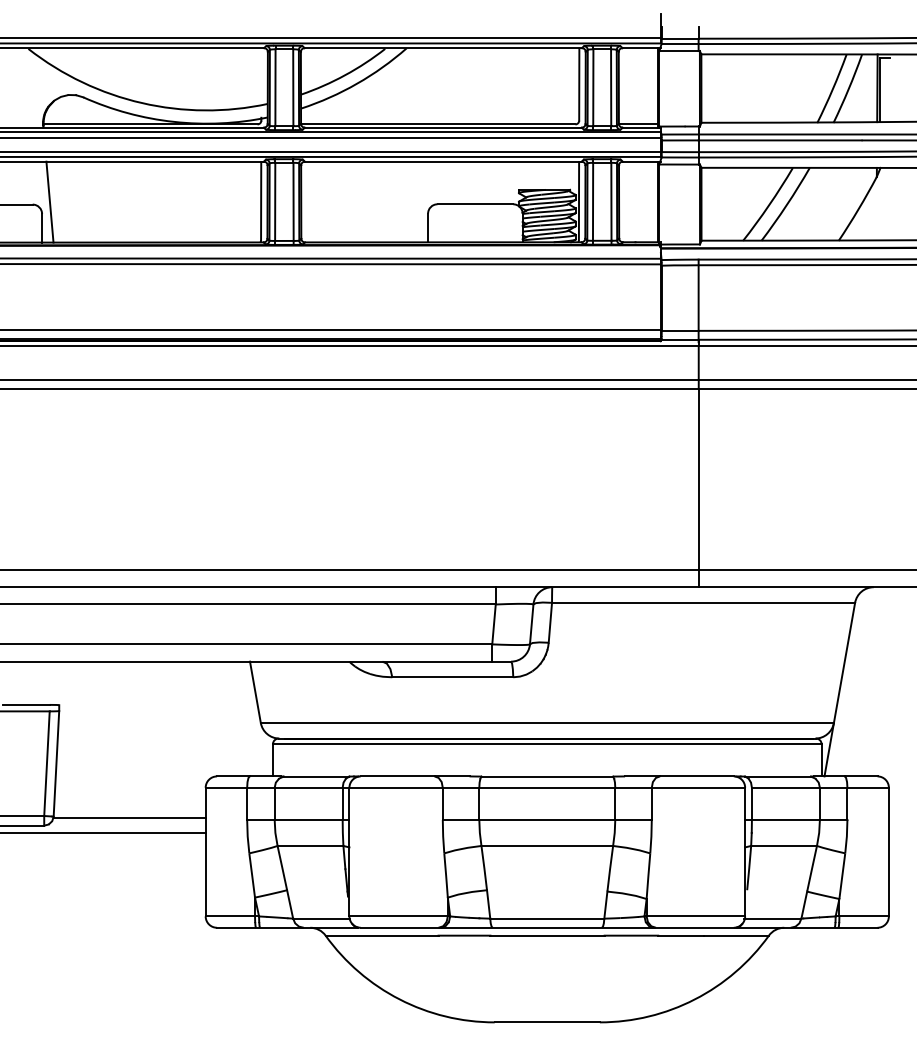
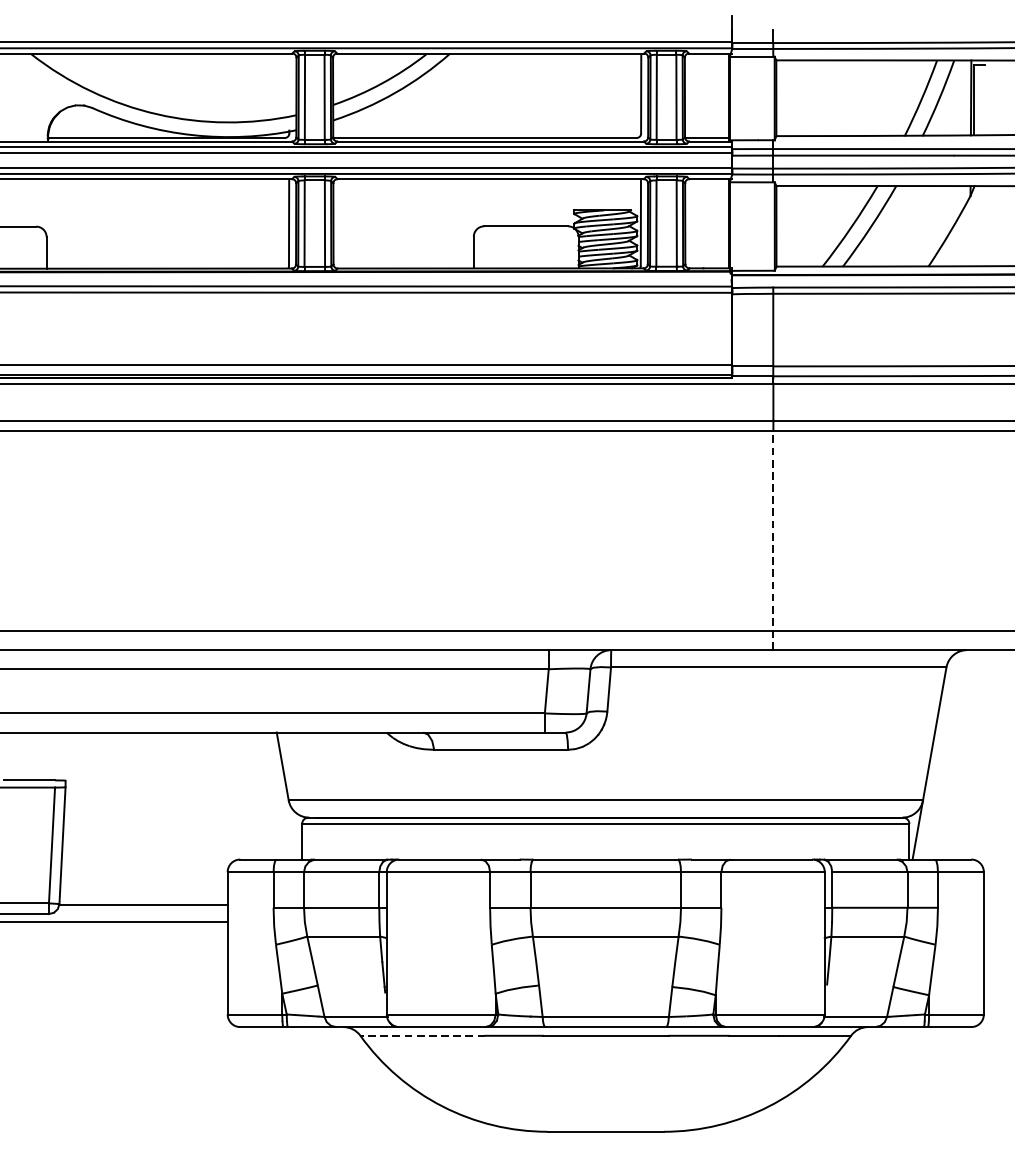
line: (49, 201) -> (54, 223), removed
line: (698, 487) -> (773, 539), solid -> dashed
line: (381, 935) -> (422, 1035), solid -> dashed

